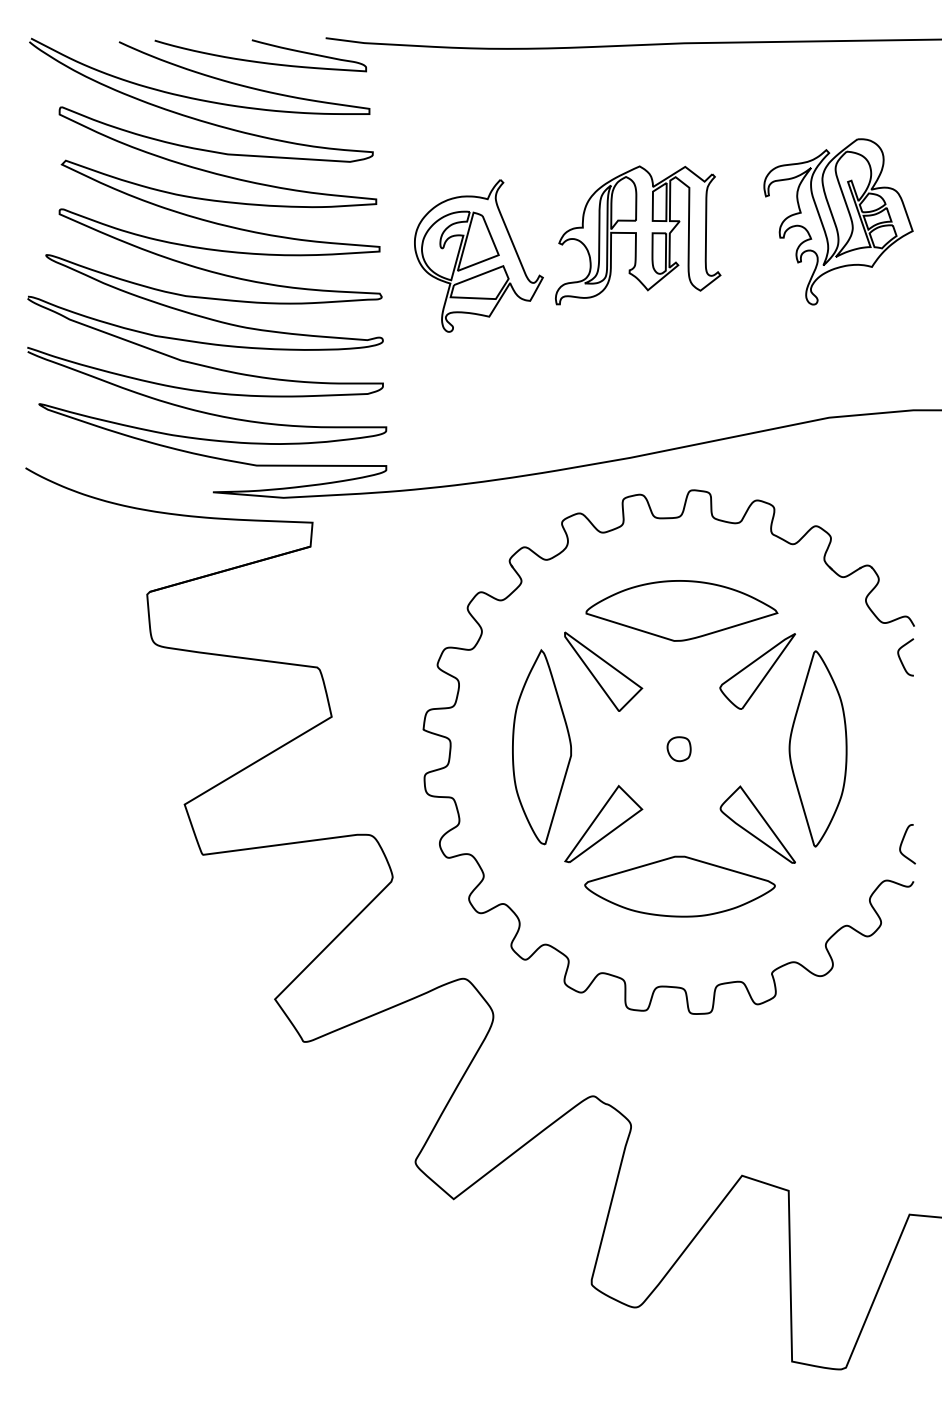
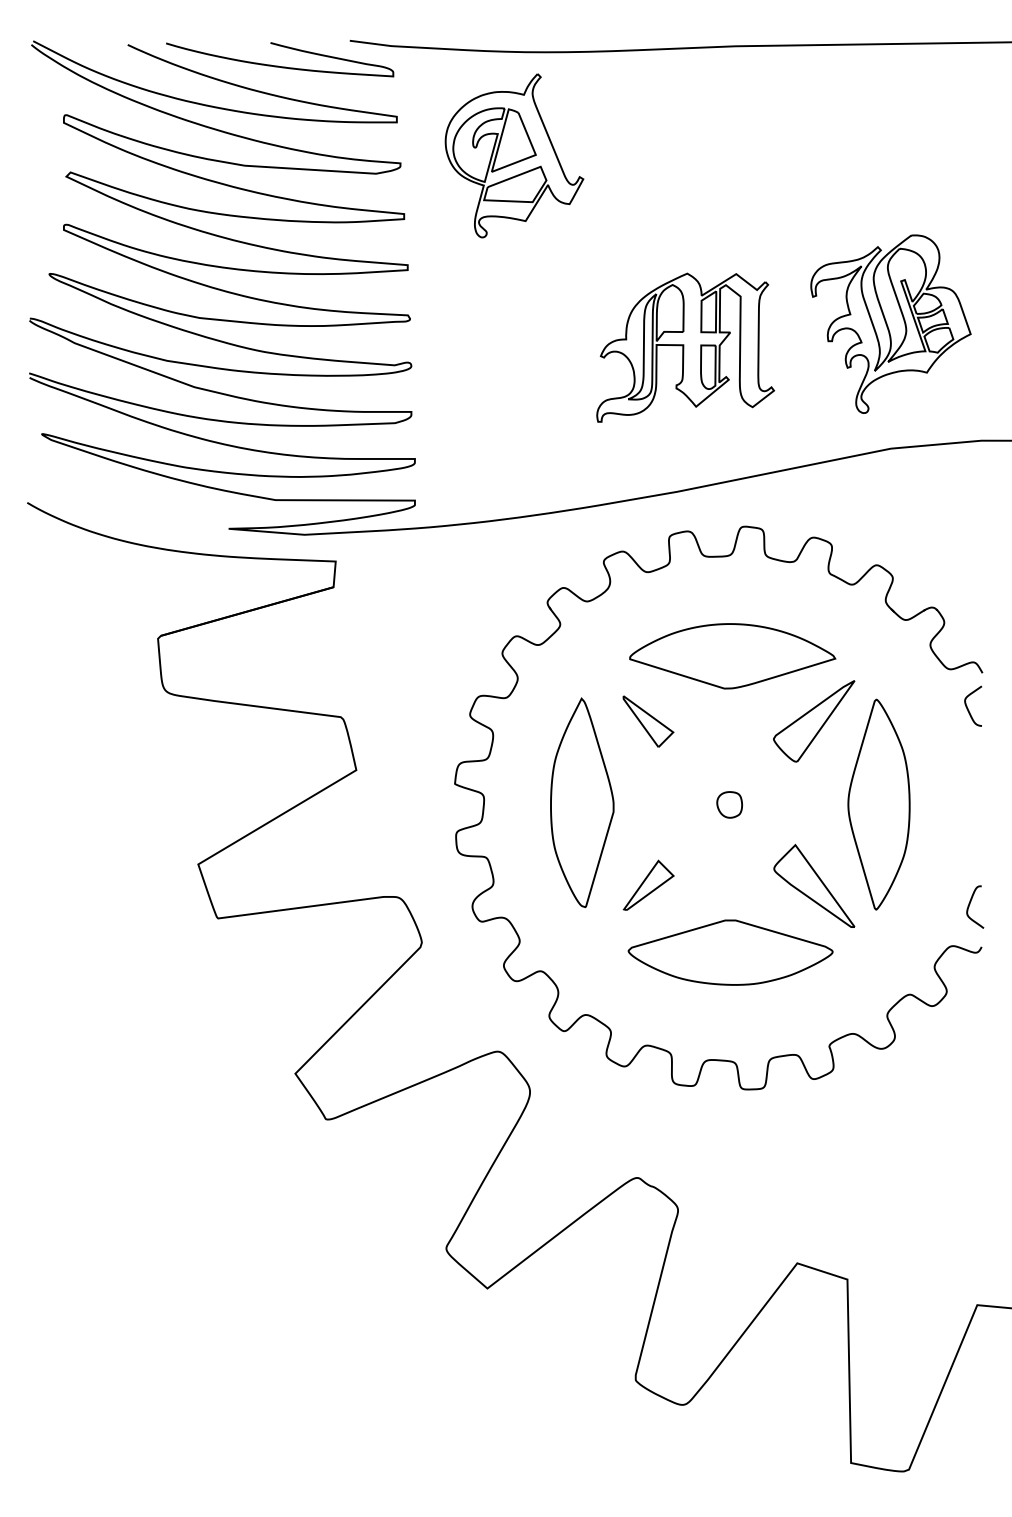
part: (838, 221) -> (890, 323), moved
part: (638, 235) -> (685, 347), moved
part: (478, 255) -> (514, 155), moved
part: (603, 671) -> (648, 721), size x0.6
part: (603, 824) -> (648, 885), size x0.6

